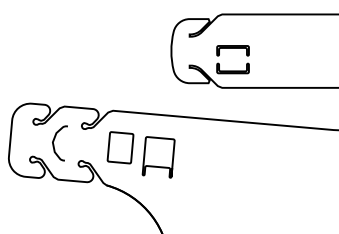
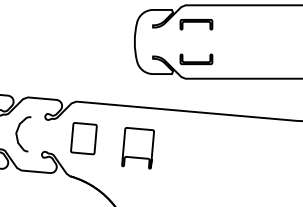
part: (232, 50) -> (195, 24), moved
curve: (155, 165) -> (134, 156), moved

